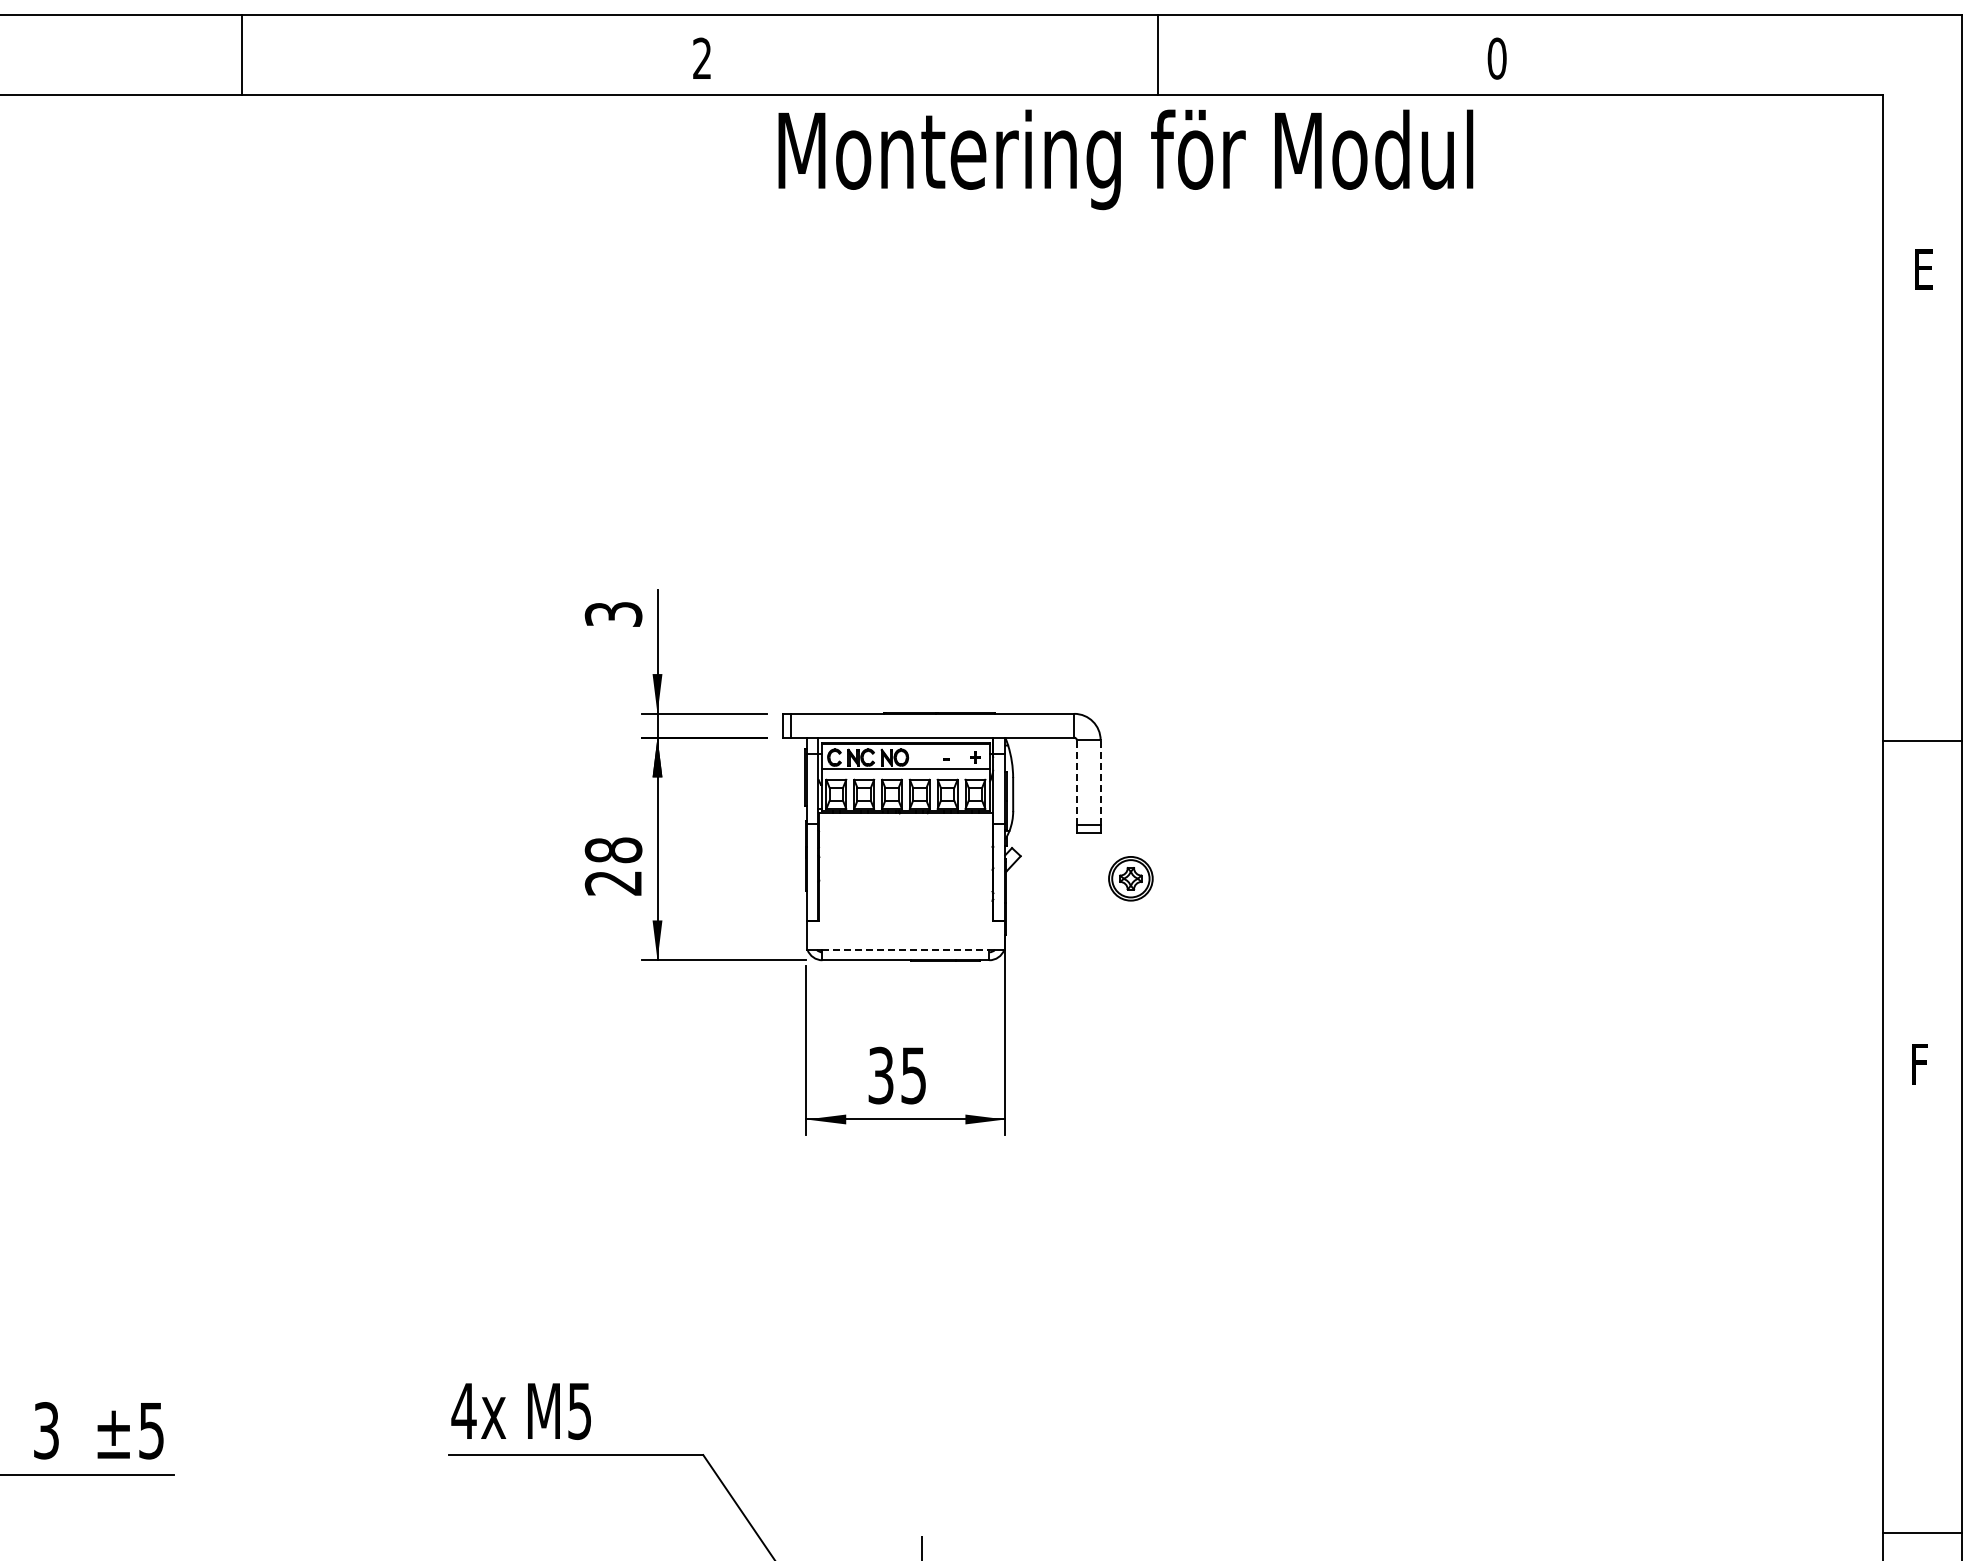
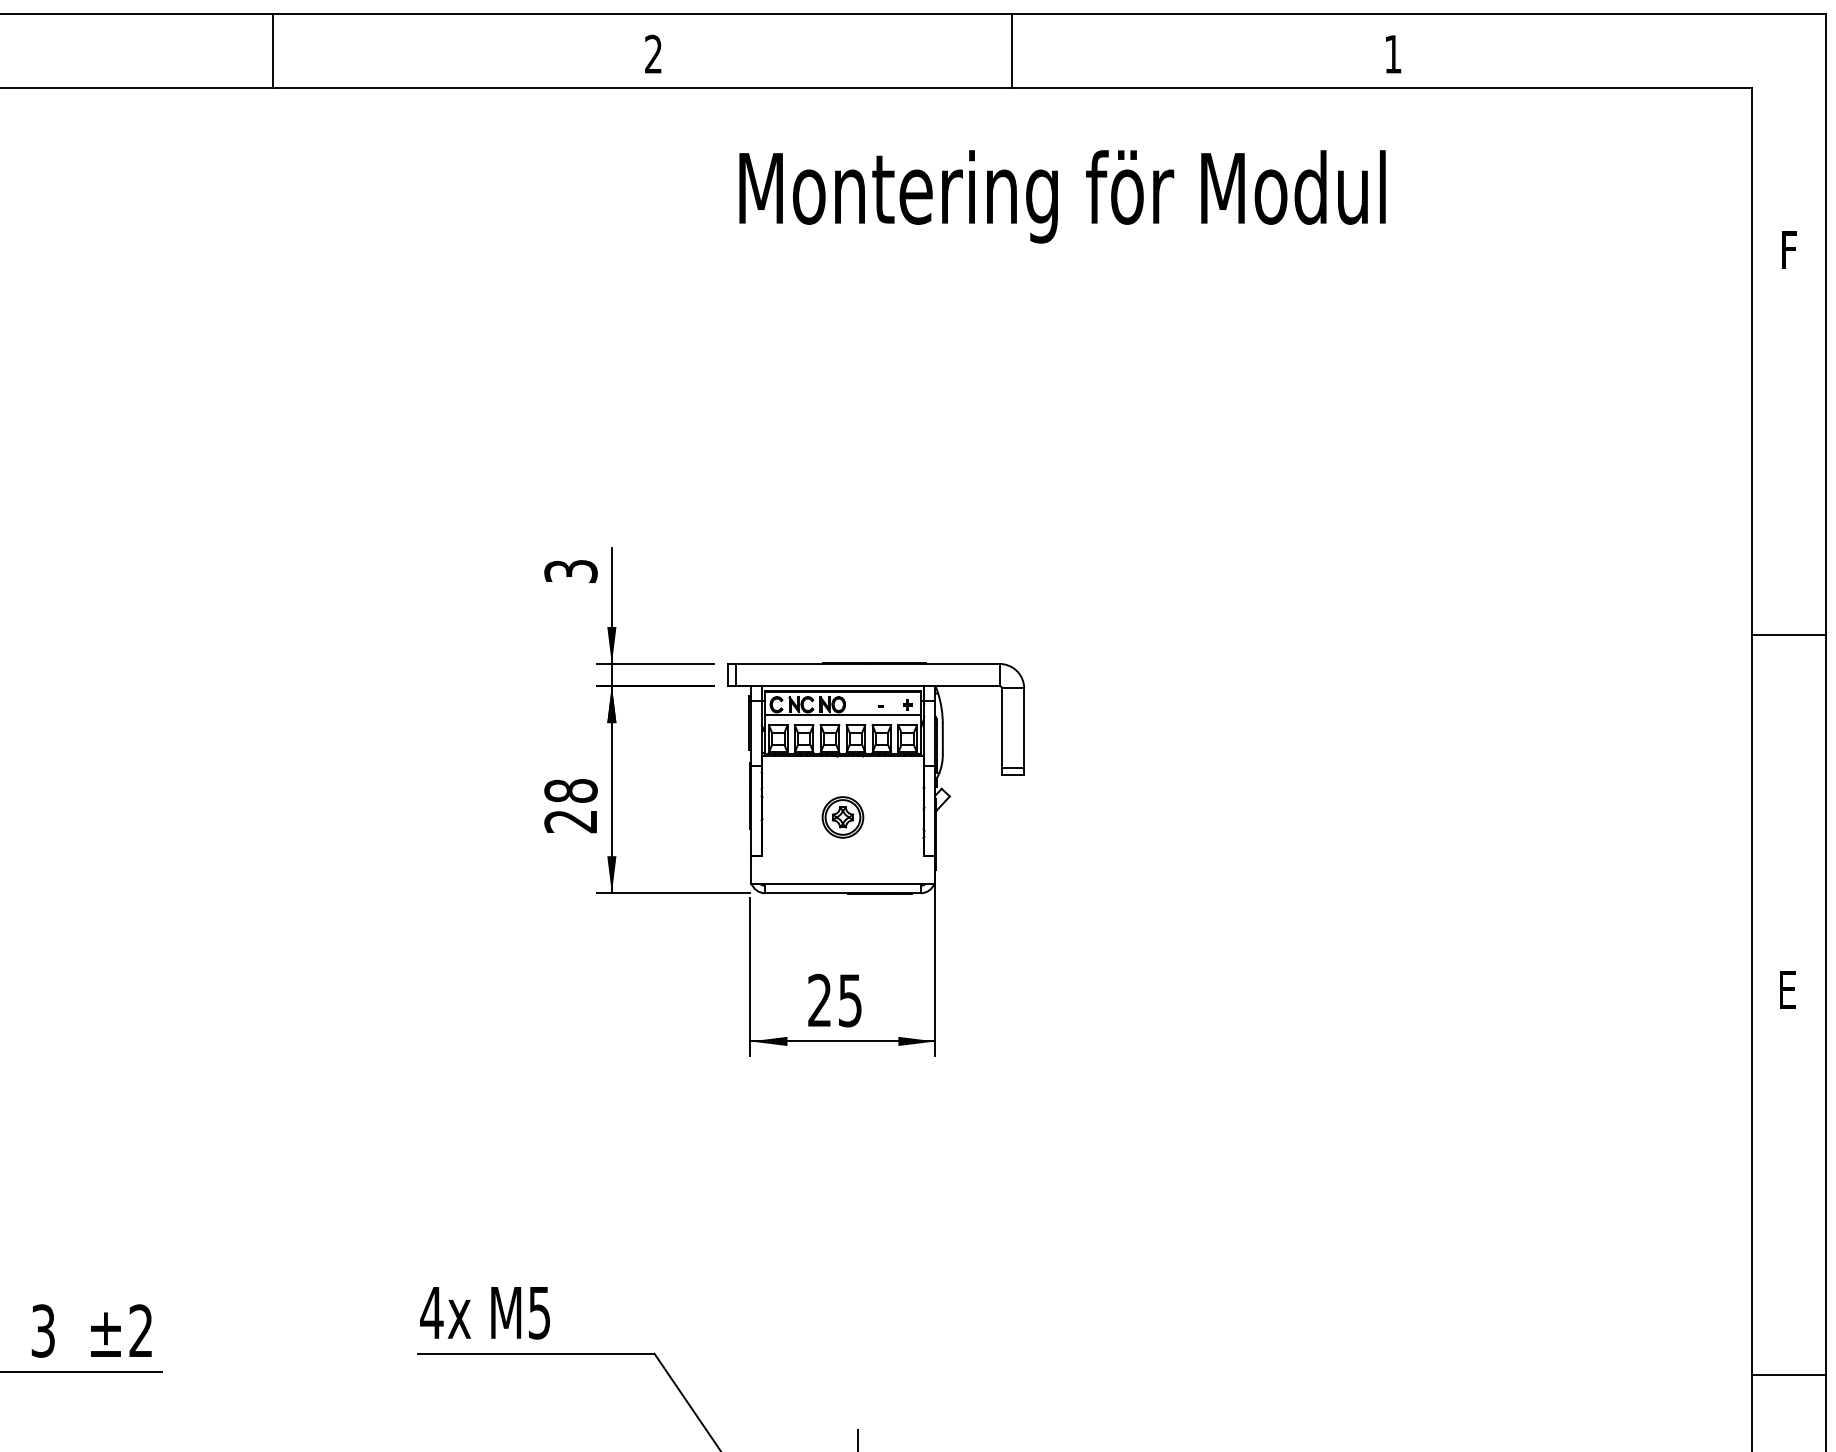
line: (242, 54) -> (273, 50), moved
line: (1157, 54) -> (1011, 50), moved
text: (1496, 58) -> (1392, 54), 0 -> 1
text: (1125, 159) -> (1062, 196), moved
text: (1925, 269) -> (1791, 250), E -> F
line: (1922, 740) -> (1788, 634), moved
line: (1076, 782) -> (1001, 727), dashed -> solid
line: (1100, 782) -> (1024, 727), dashed -> solid
part: (1130, 878) -> (842, 817), moved
line: (906, 949) -> (843, 883), dashed -> solid
text: (1922, 1064) -> (1788, 990), F -> E
text: (880, 1075) -> (819, 1000), 35 -> 25
text: (151, 1430) -> (141, 1330), ±5 -> ±2
line: (1922, 1532) -> (1788, 1374), moved

